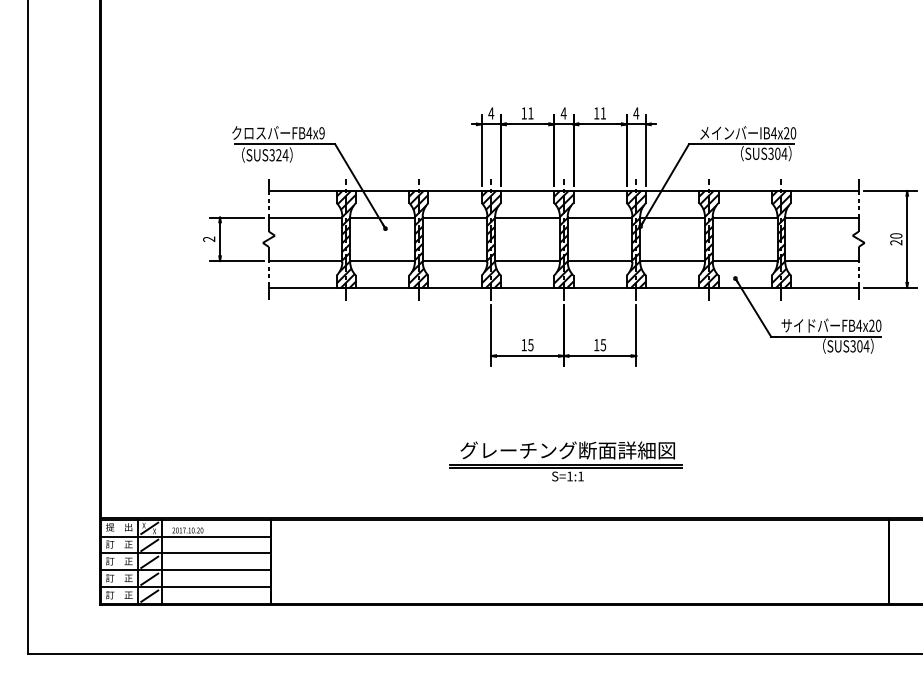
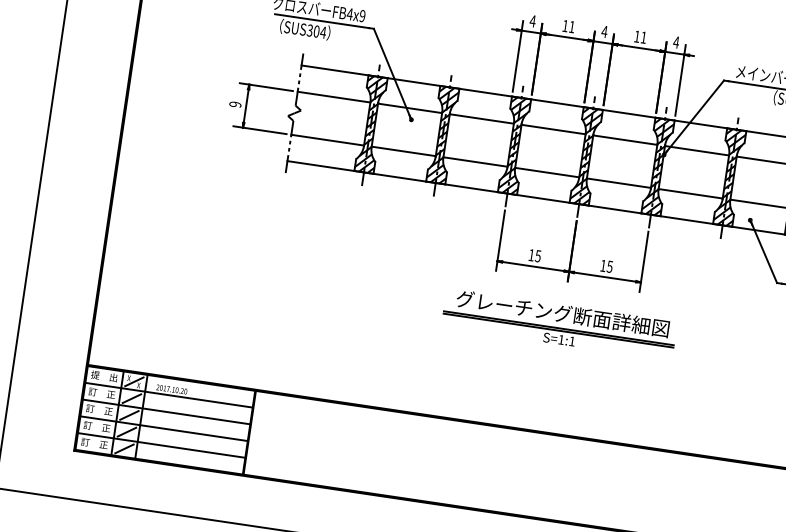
text: (278, 155) -> (316, 31), SUS324 -> SUS304
text: (209, 239) -> (235, 104), 2 -> 9
part: (565, 461) -> (559, 324), moved

